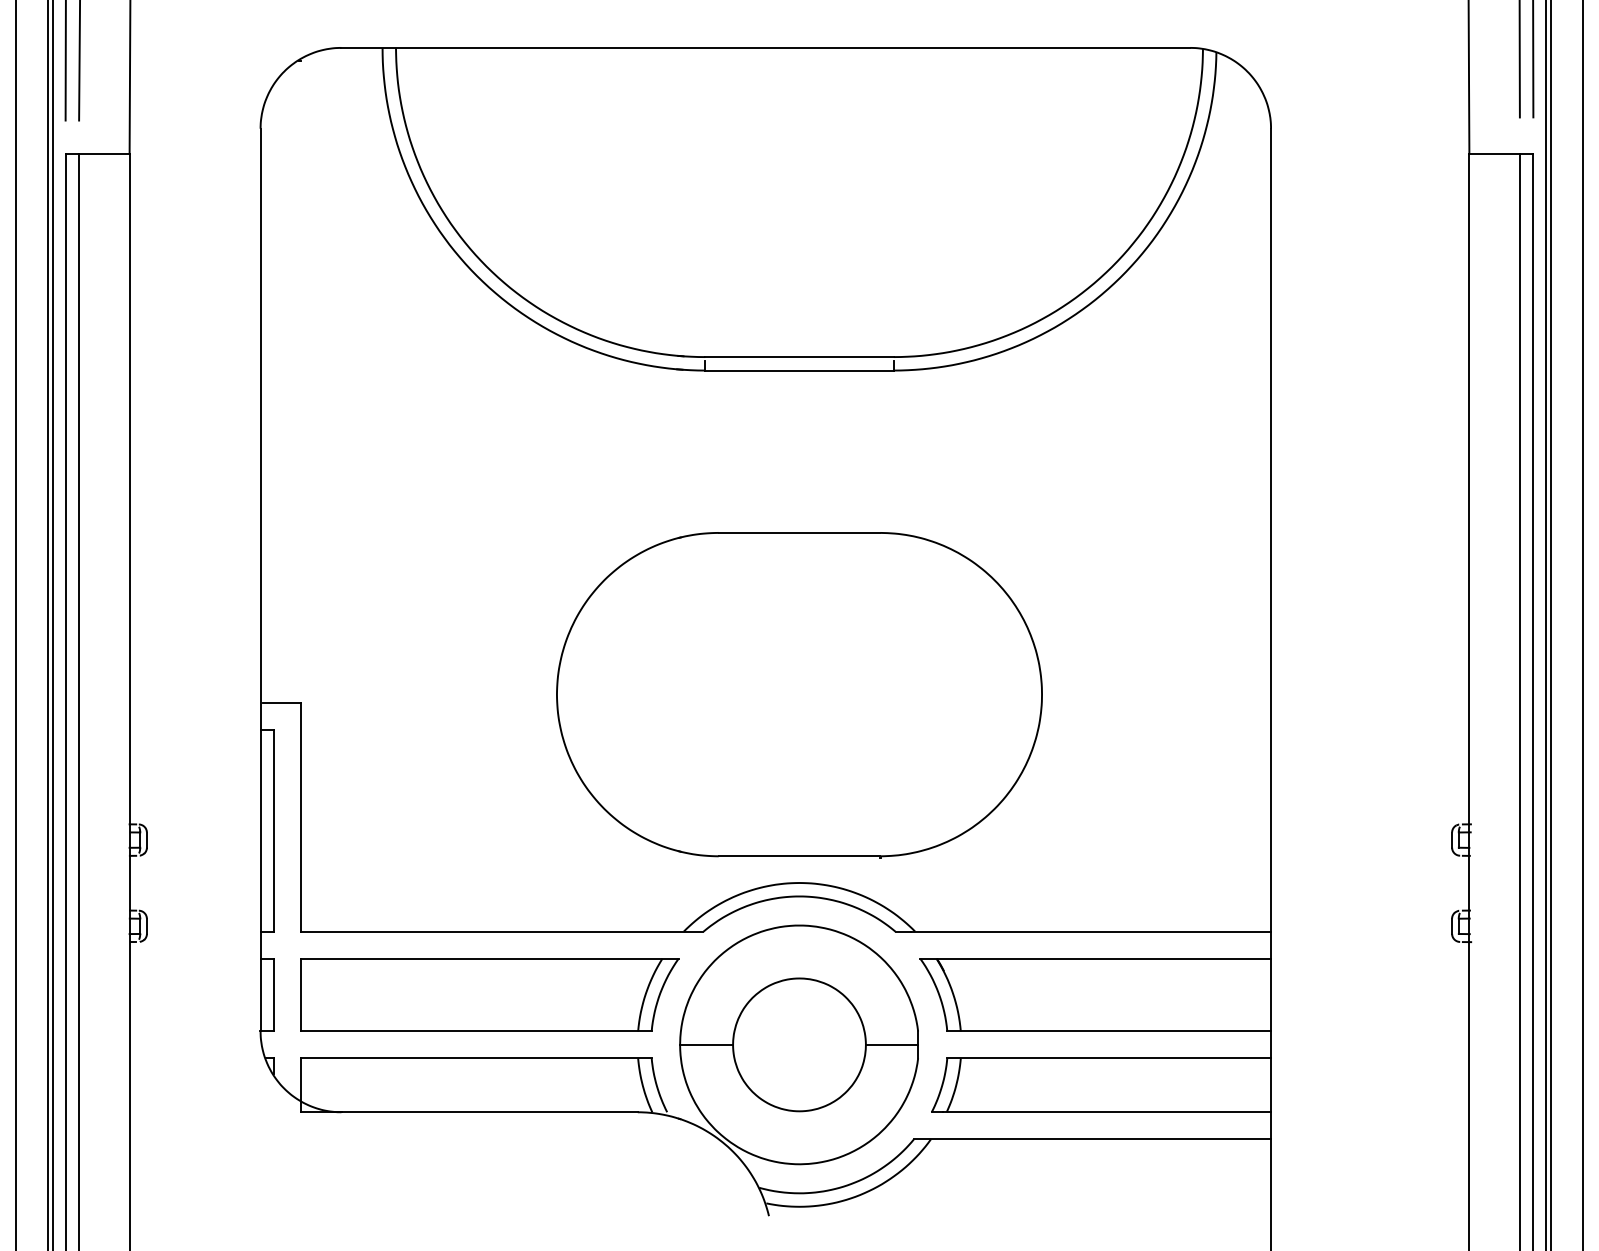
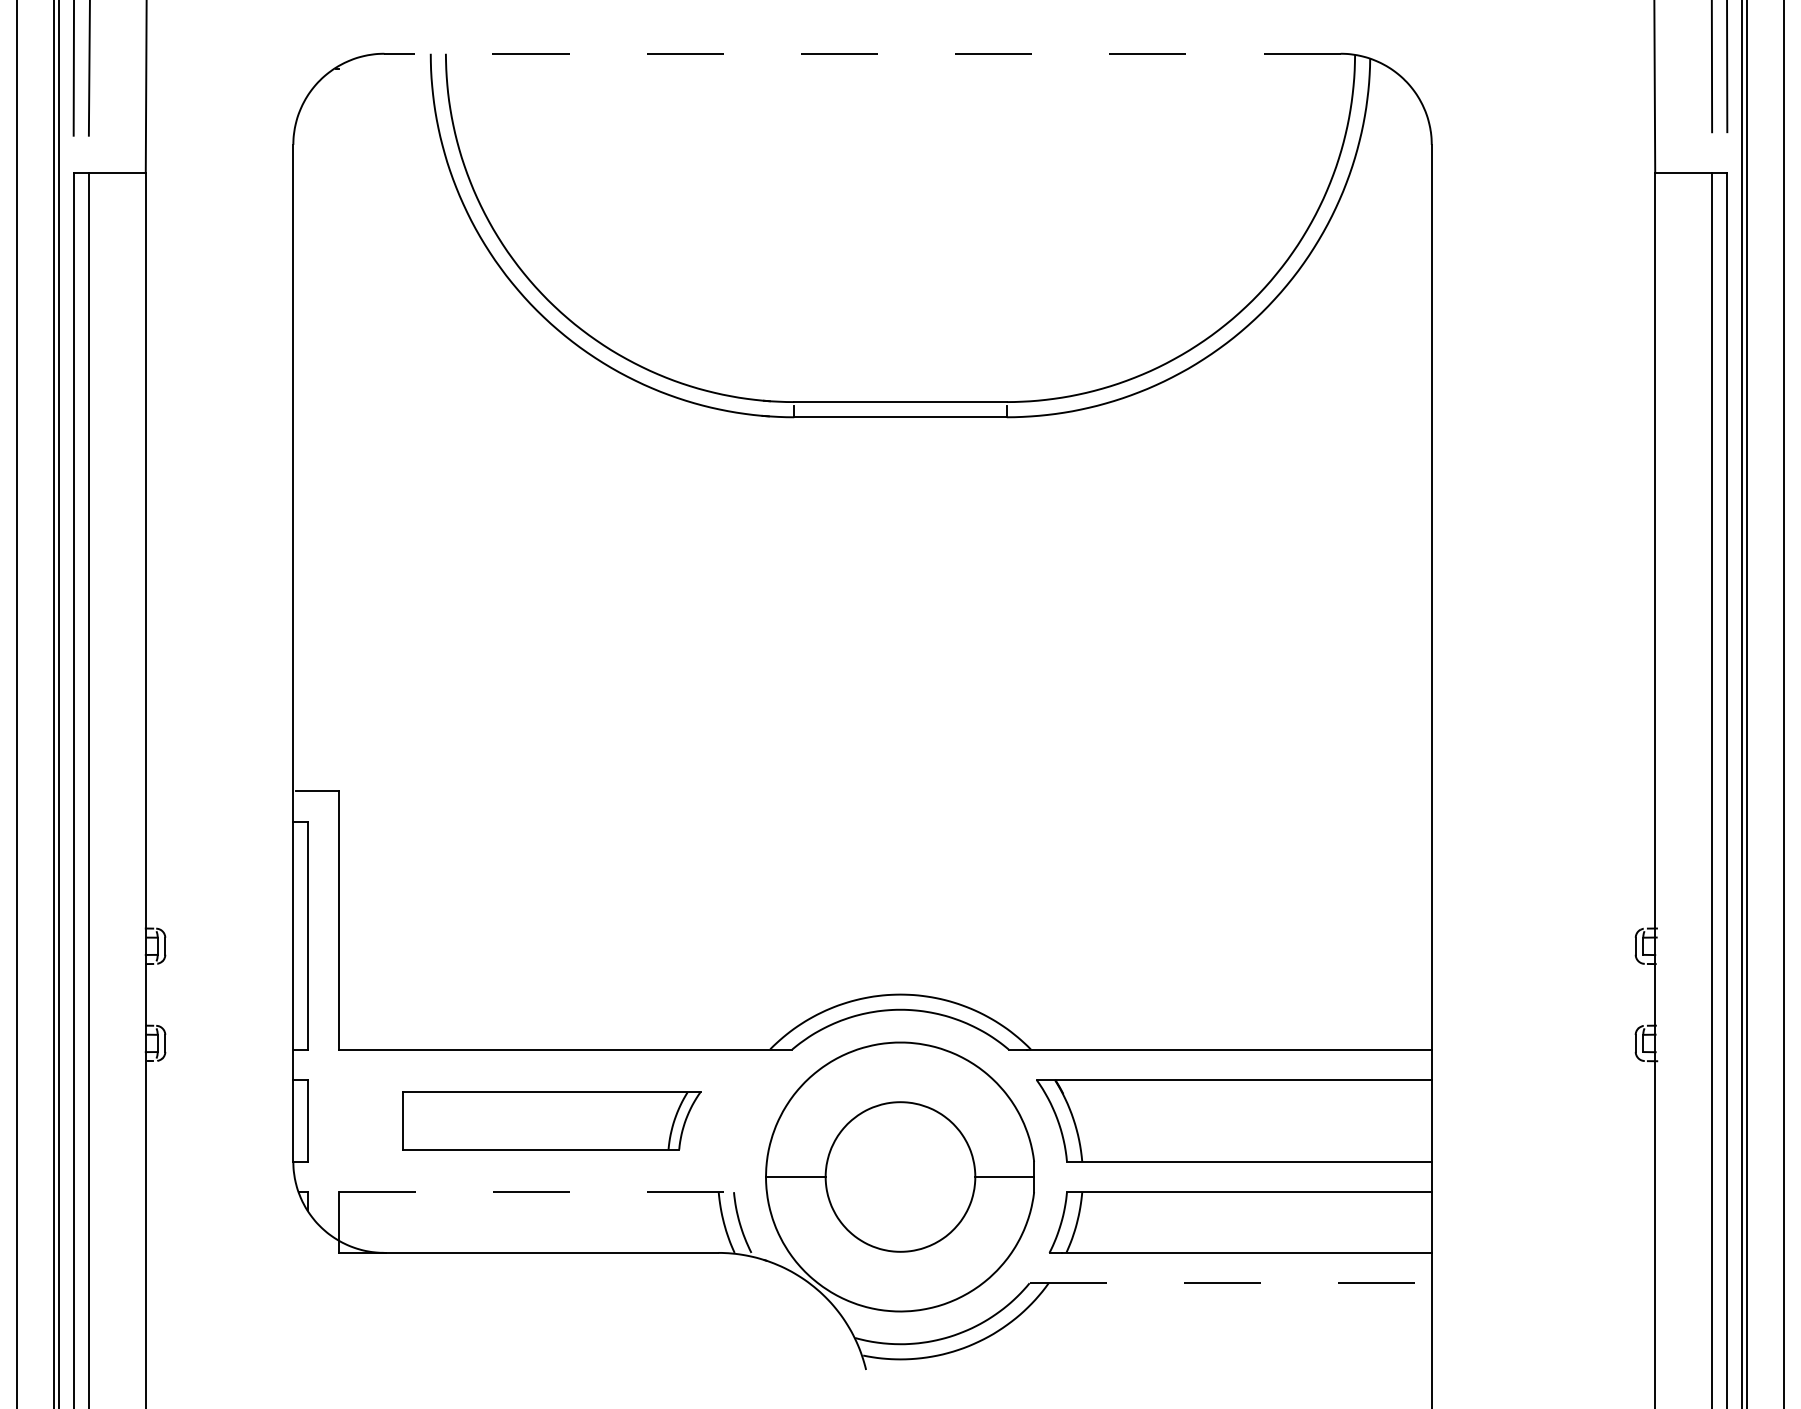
line: (765, 47) -> (862, 53), solid -> dashed
part: (799, 695) -> (900, 783), removed
part: (489, 994) -> (551, 1120), size x0.7
line: (476, 1058) -> (536, 1192), solid -> dashed
line: (1093, 1139) -> (1231, 1283), solid -> dashed

